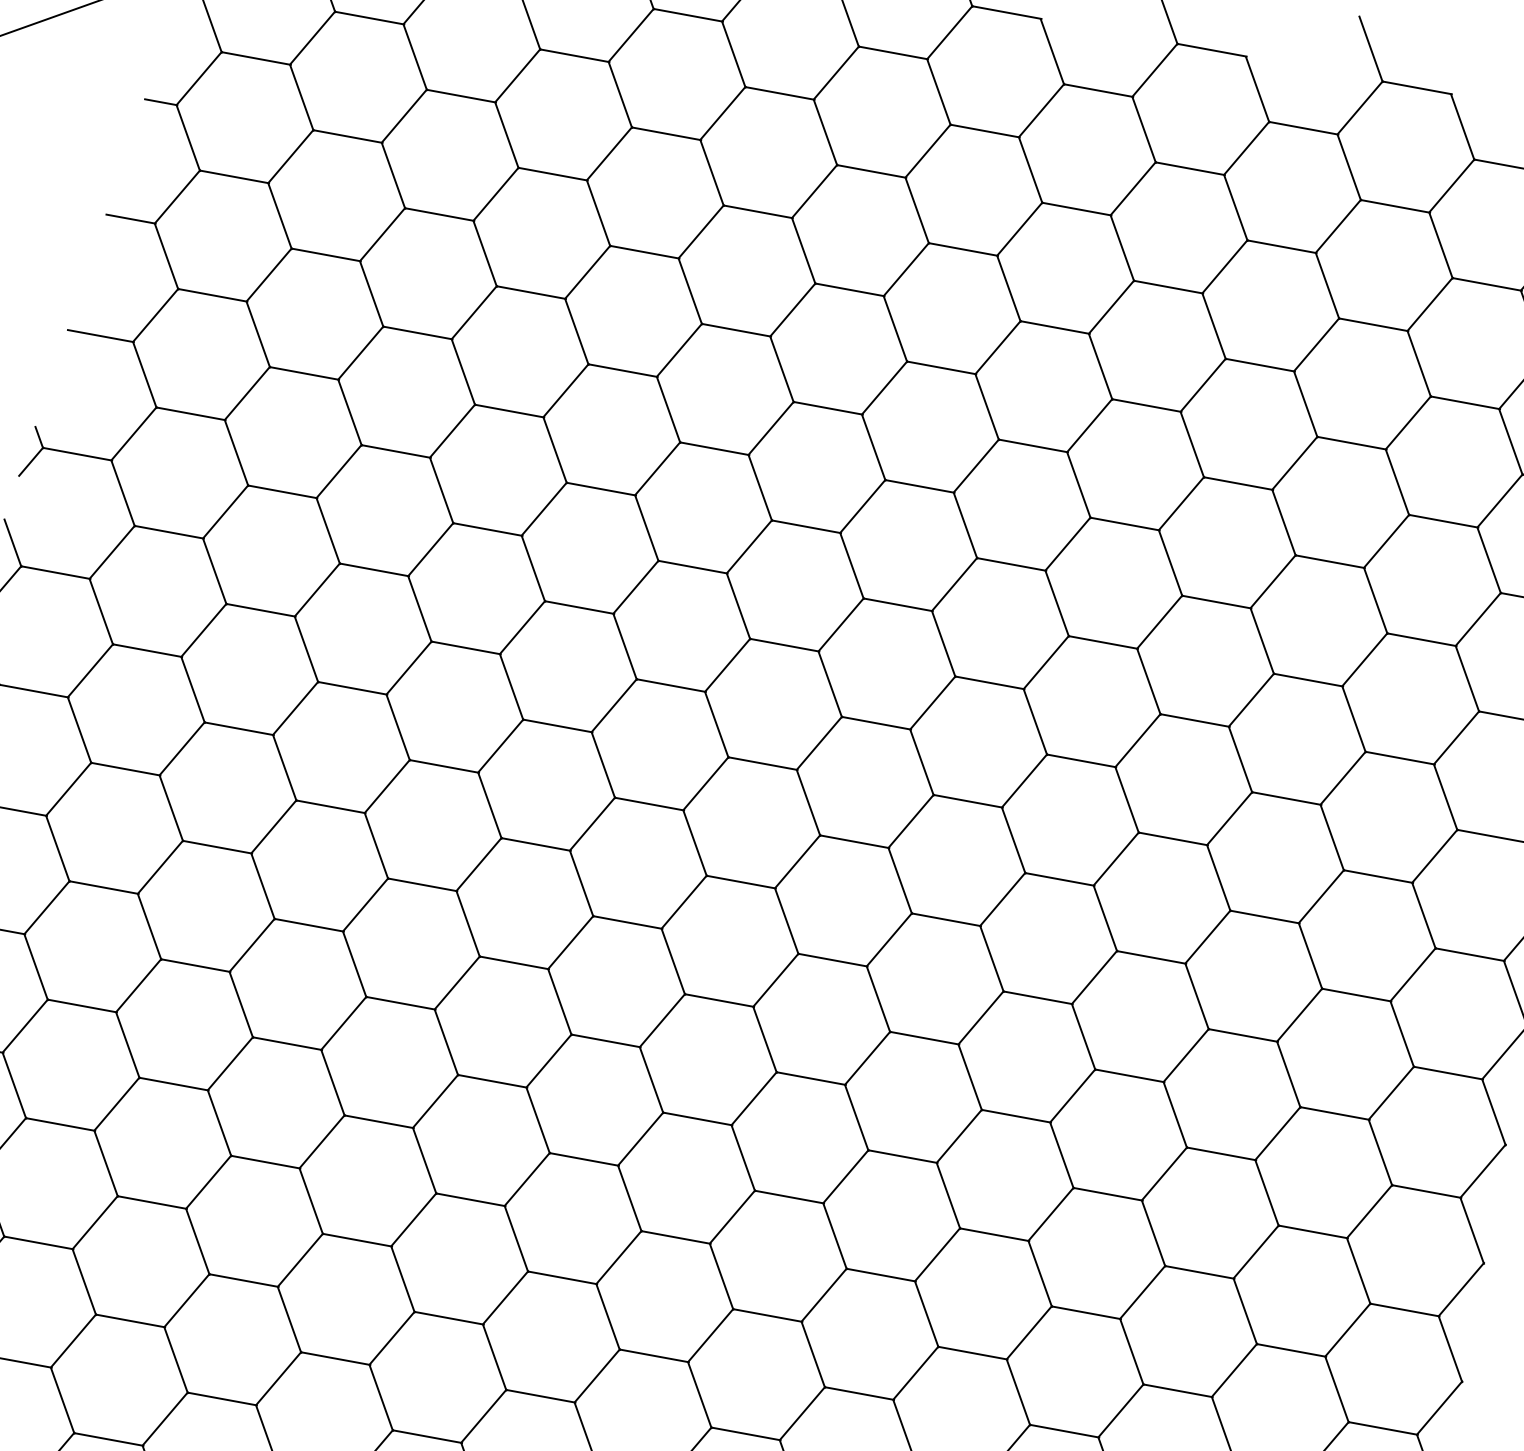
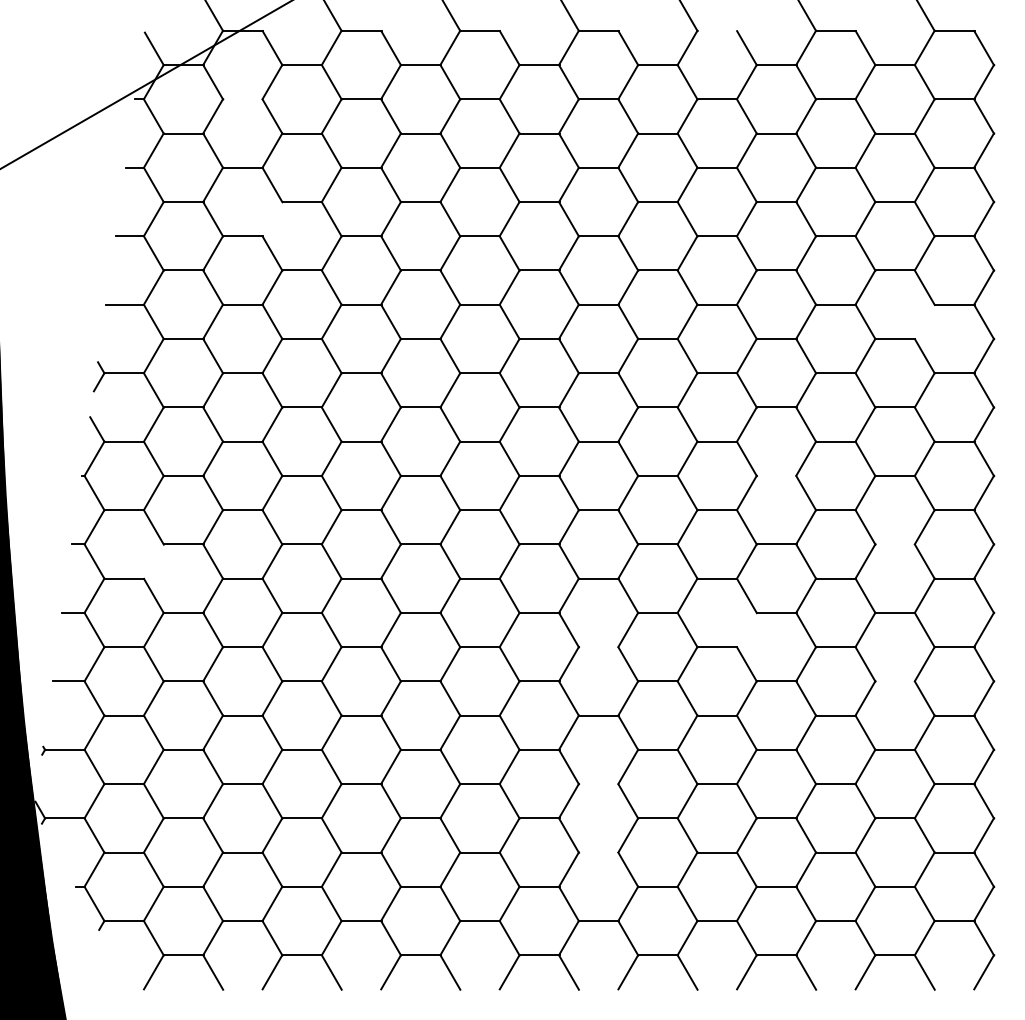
line: (370, 18) -> (243, 99), removed
line: (1212, 49) -> (717, 30), removed
line: (382, 233) -> (272, 218), removed
line: (1477, 618) -> (924, 321), removed
line: (68, 789) -> (153, 561), removed
line: (1173, 838) -> (776, 475), removed
line: (1356, 995) -> (895, 544), removed
line: (810, 1079) -> (598, 647), removed
line: (1072, 1095) -> (746, 629), removed
line: (1313, 1232) -> (895, 681), removed
line: (767, 1316) -> (598, 784), removed
line: (745, 1433) -> (598, 852), removed

